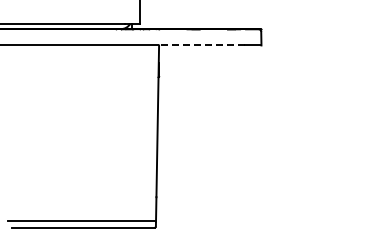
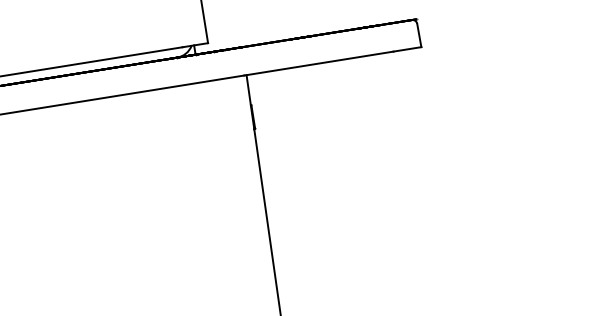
line: (201, 45) -> (318, 63), dashed -> solid

